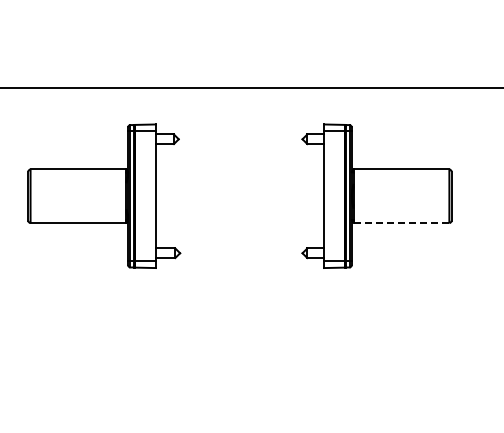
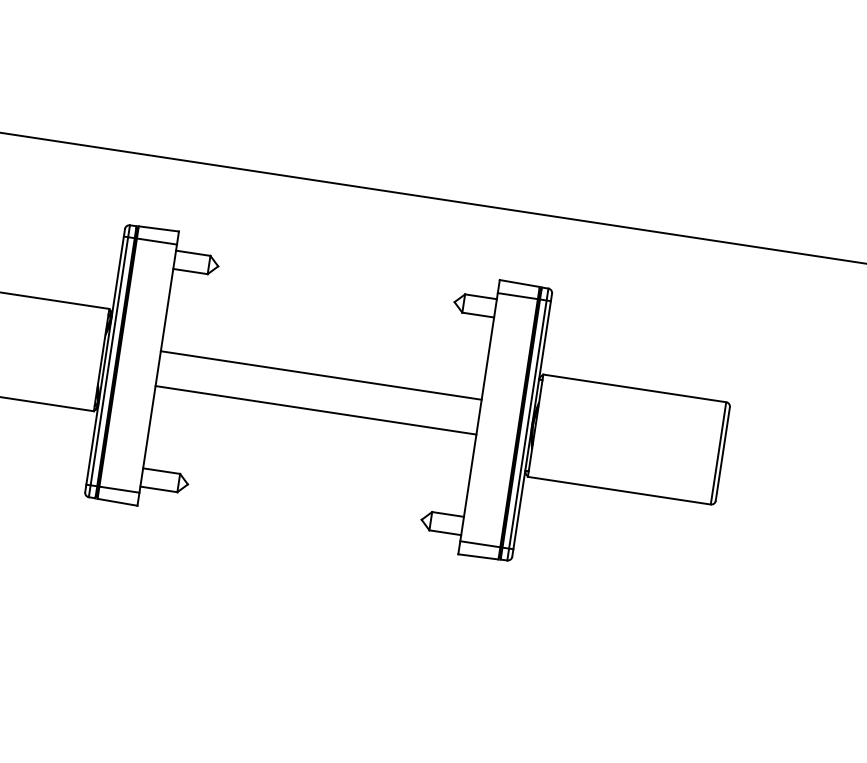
line: (239, 187) -> (320, 376), added
line: (239, 205) -> (315, 410), added
line: (401, 223) -> (619, 491), dashed -> solid

